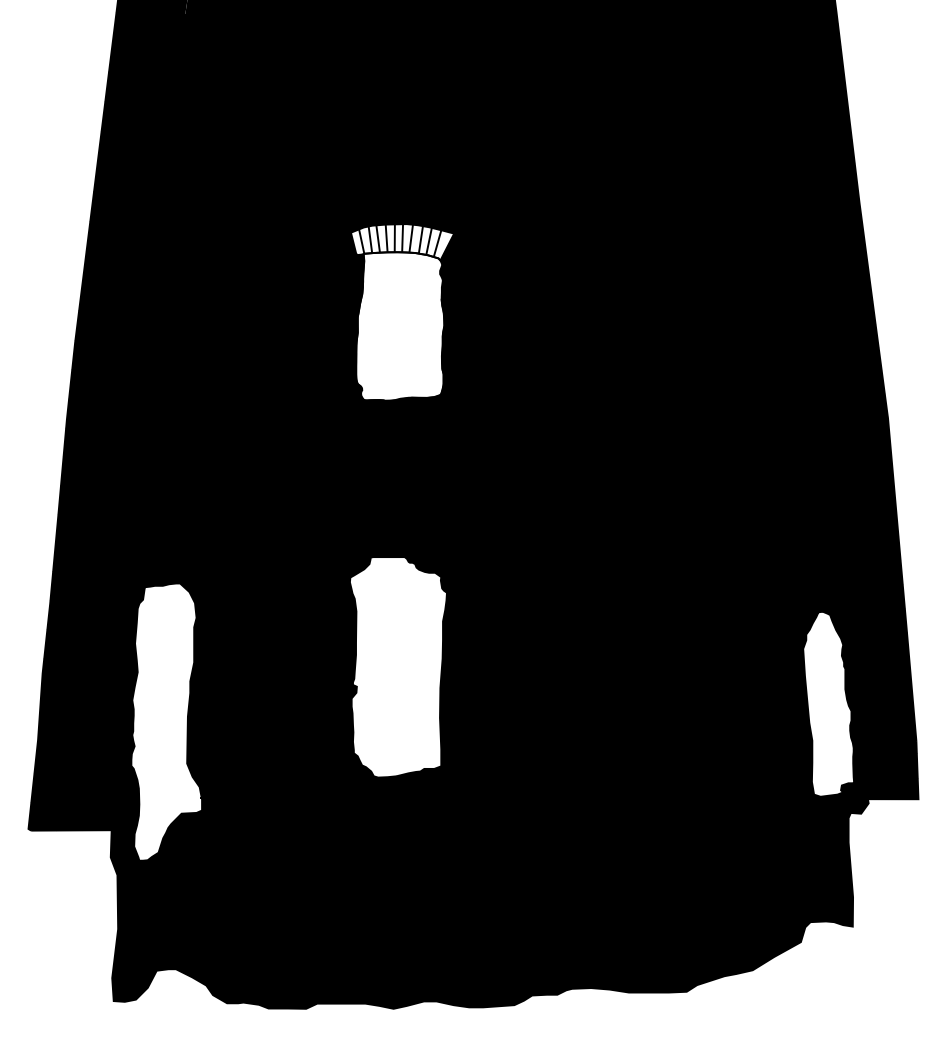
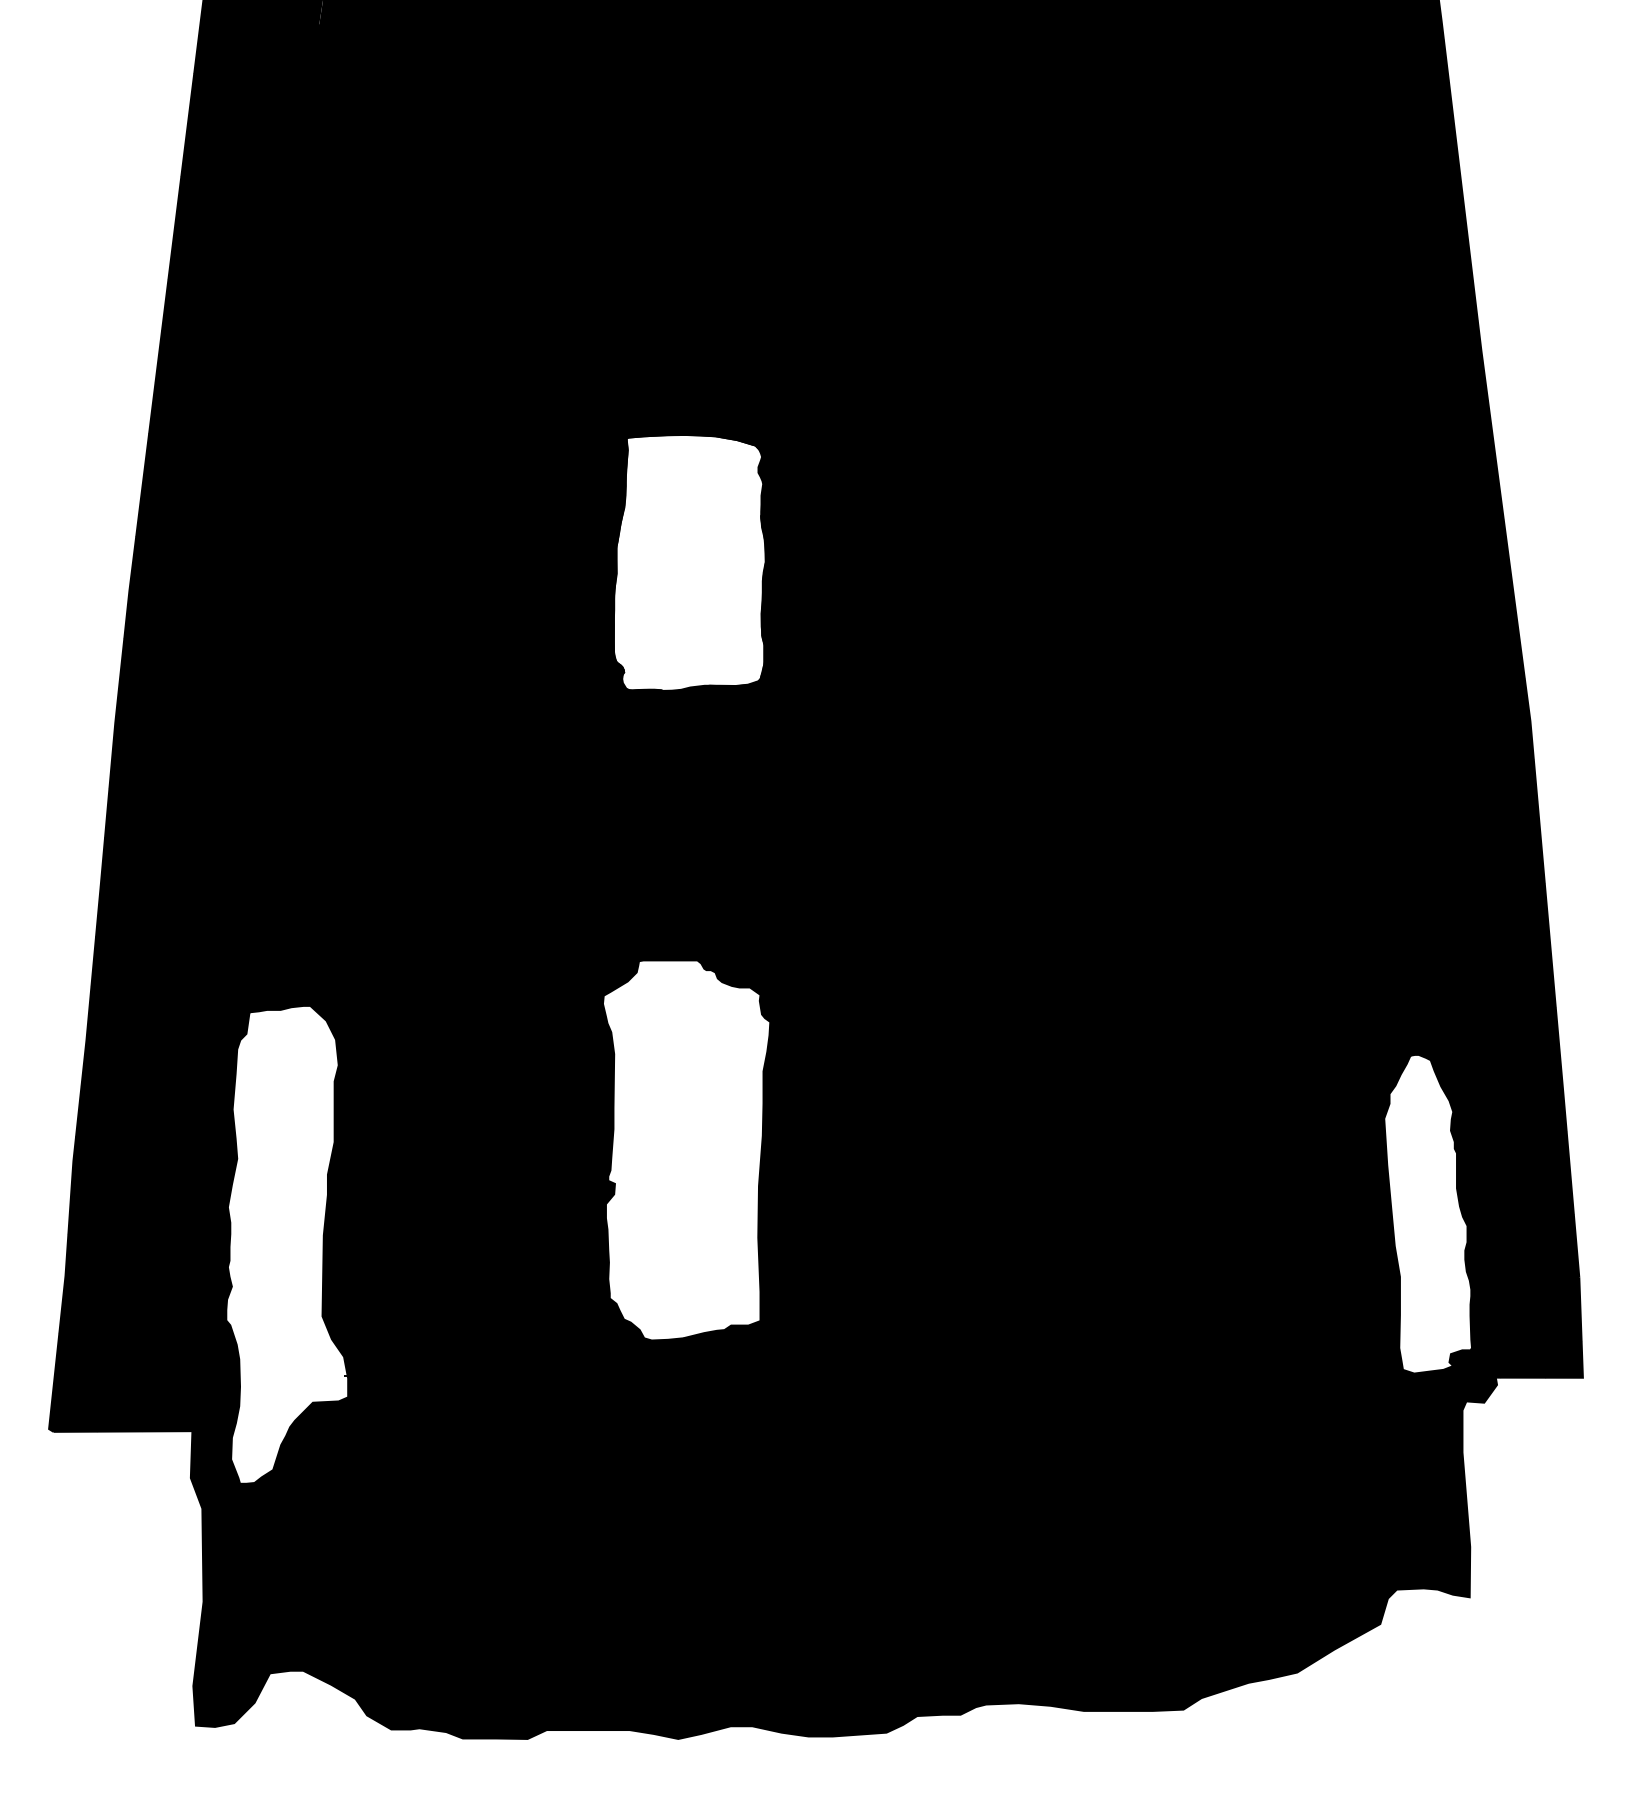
fill: (401, 242) -> (691, 418), added

